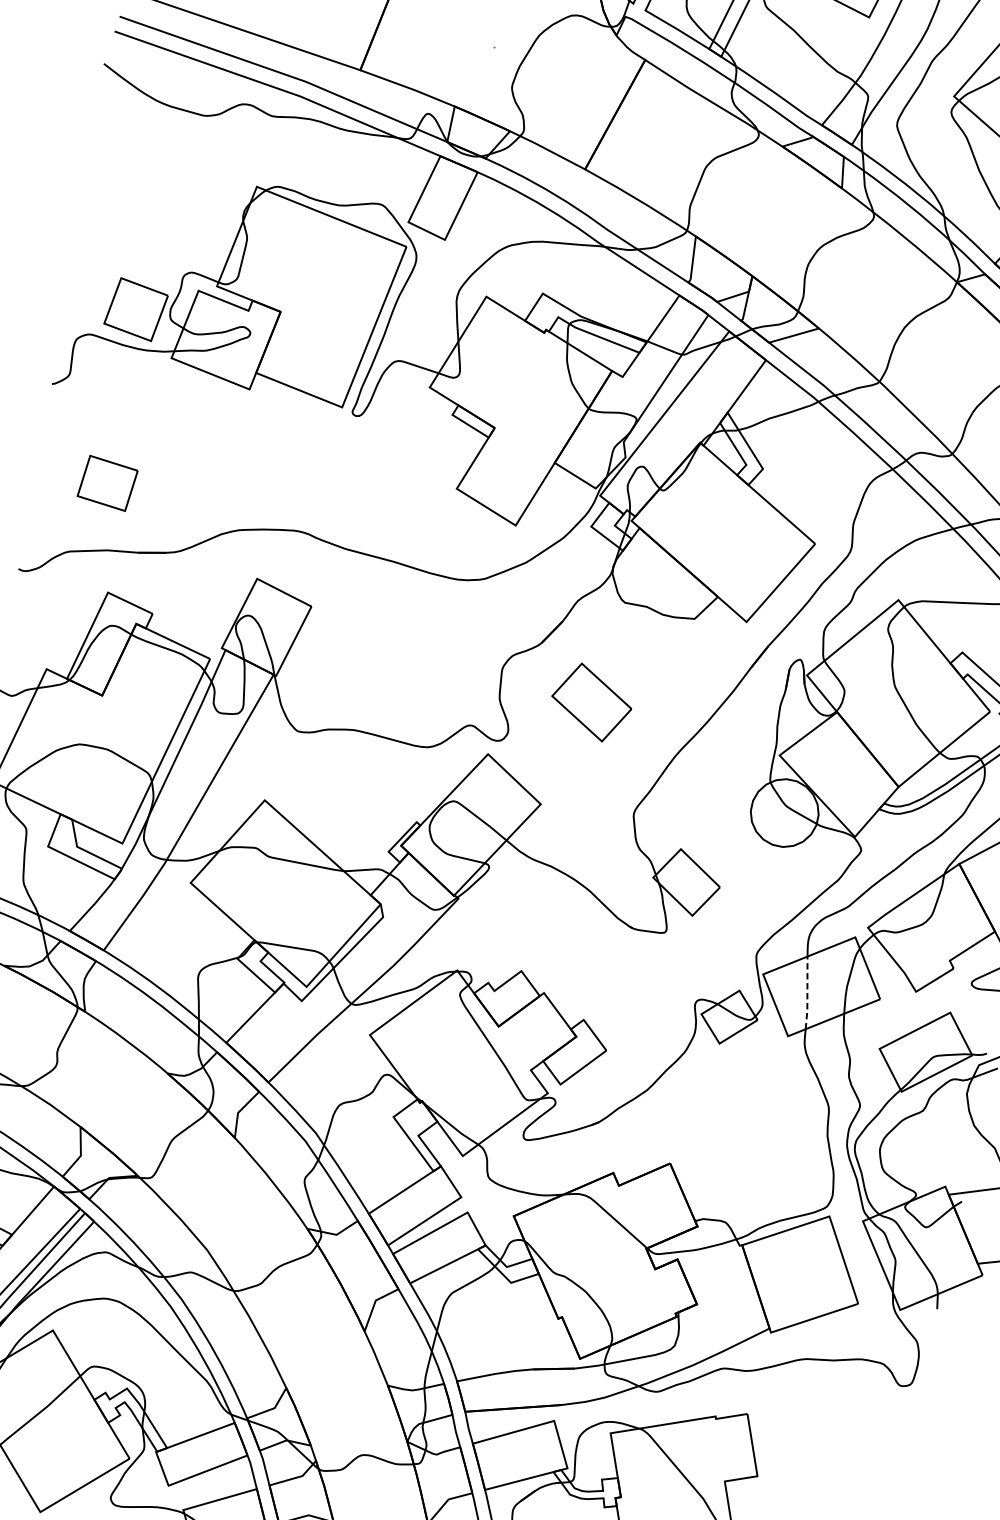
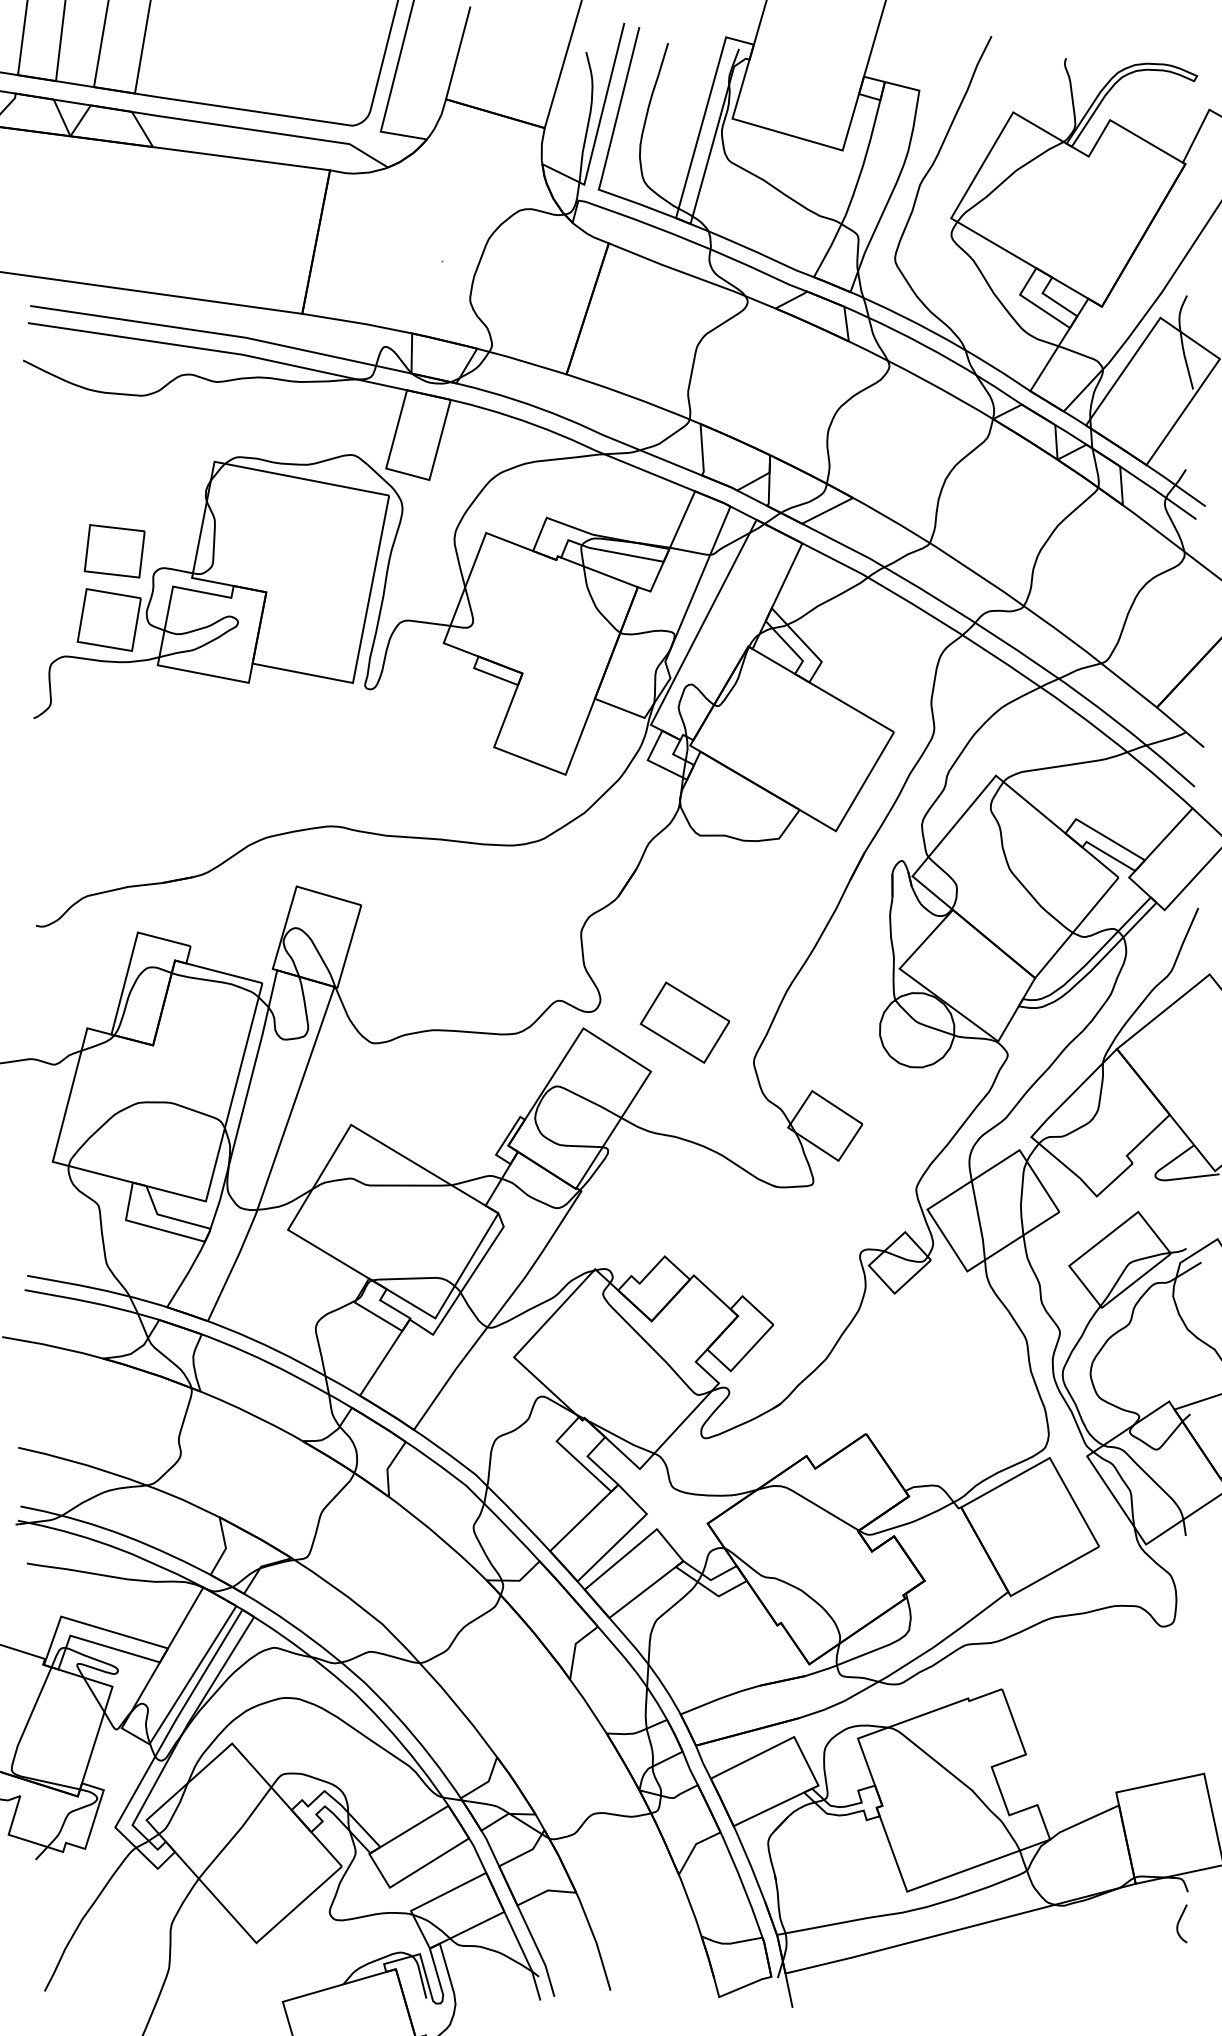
part: (107, 483) -> (114, 551), moved
part: (591, 702) -> (684, 1022), moved
line: (807, 993) -> (979, 1221), dashed -> solid

